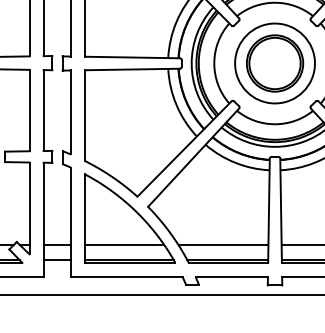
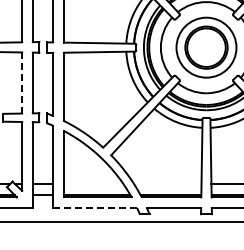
line: (29, 111) -> (22, 83), solid -> dashed
line: (124, 245) -> (93, 184), removed
line: (223, 245) -> (167, 184), removed
line: (127, 277) -> (95, 208), solid -> dashed

